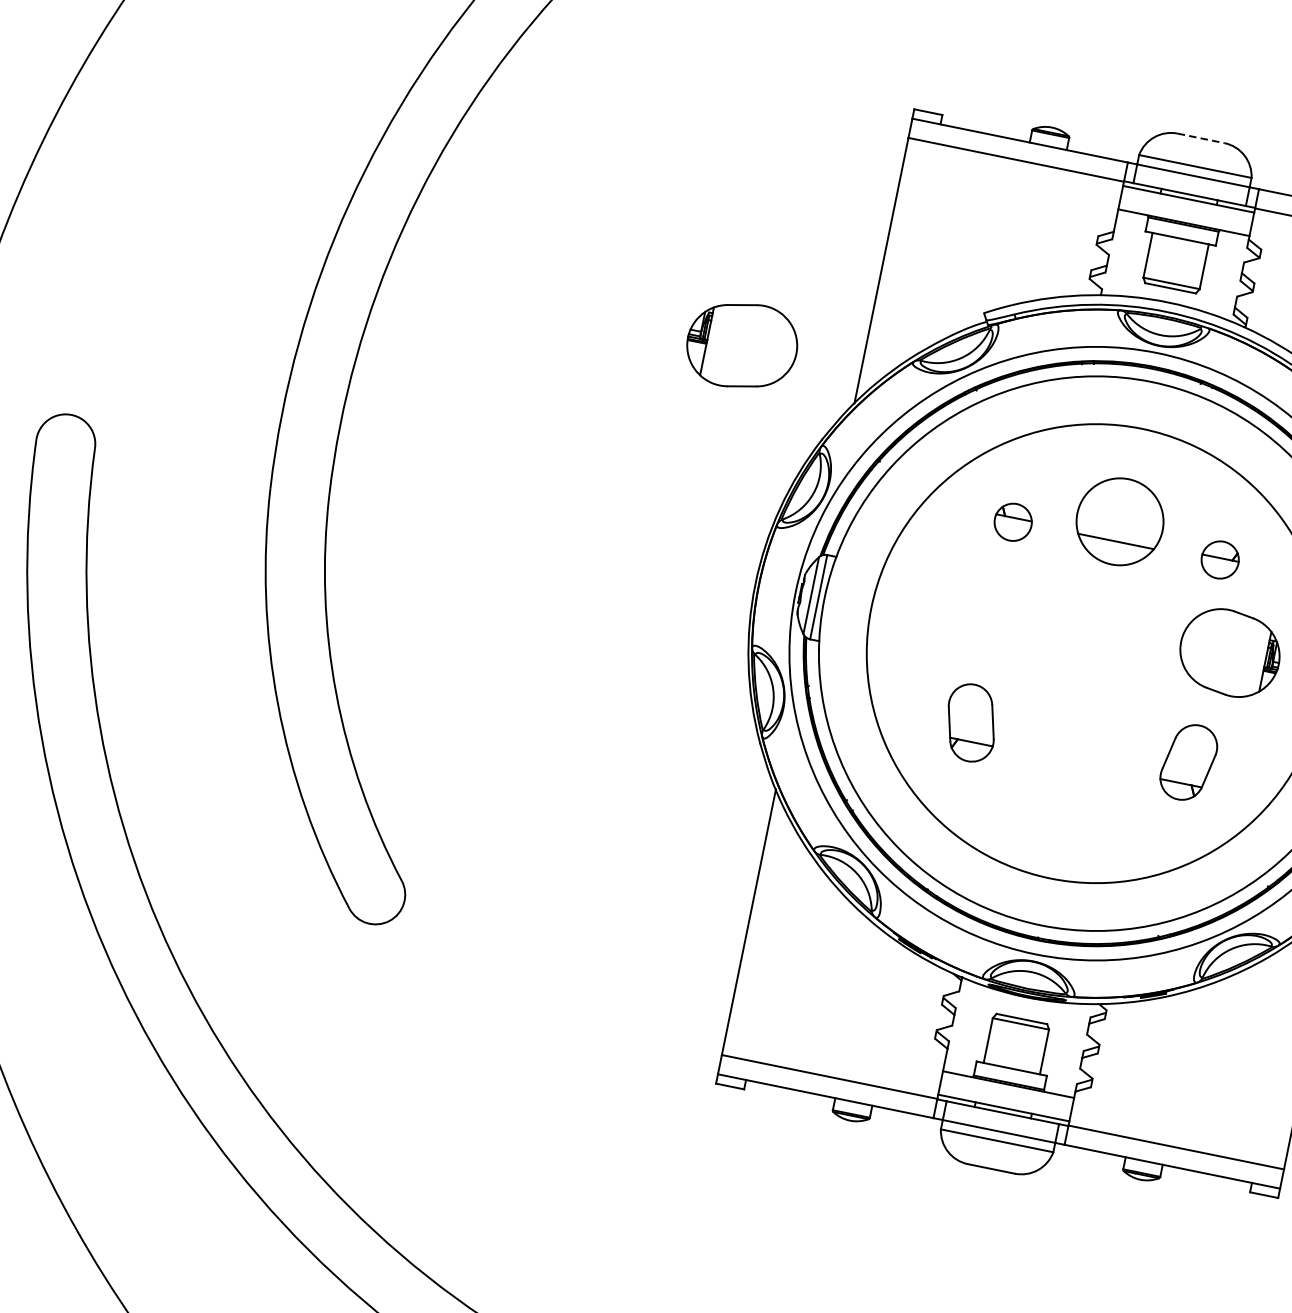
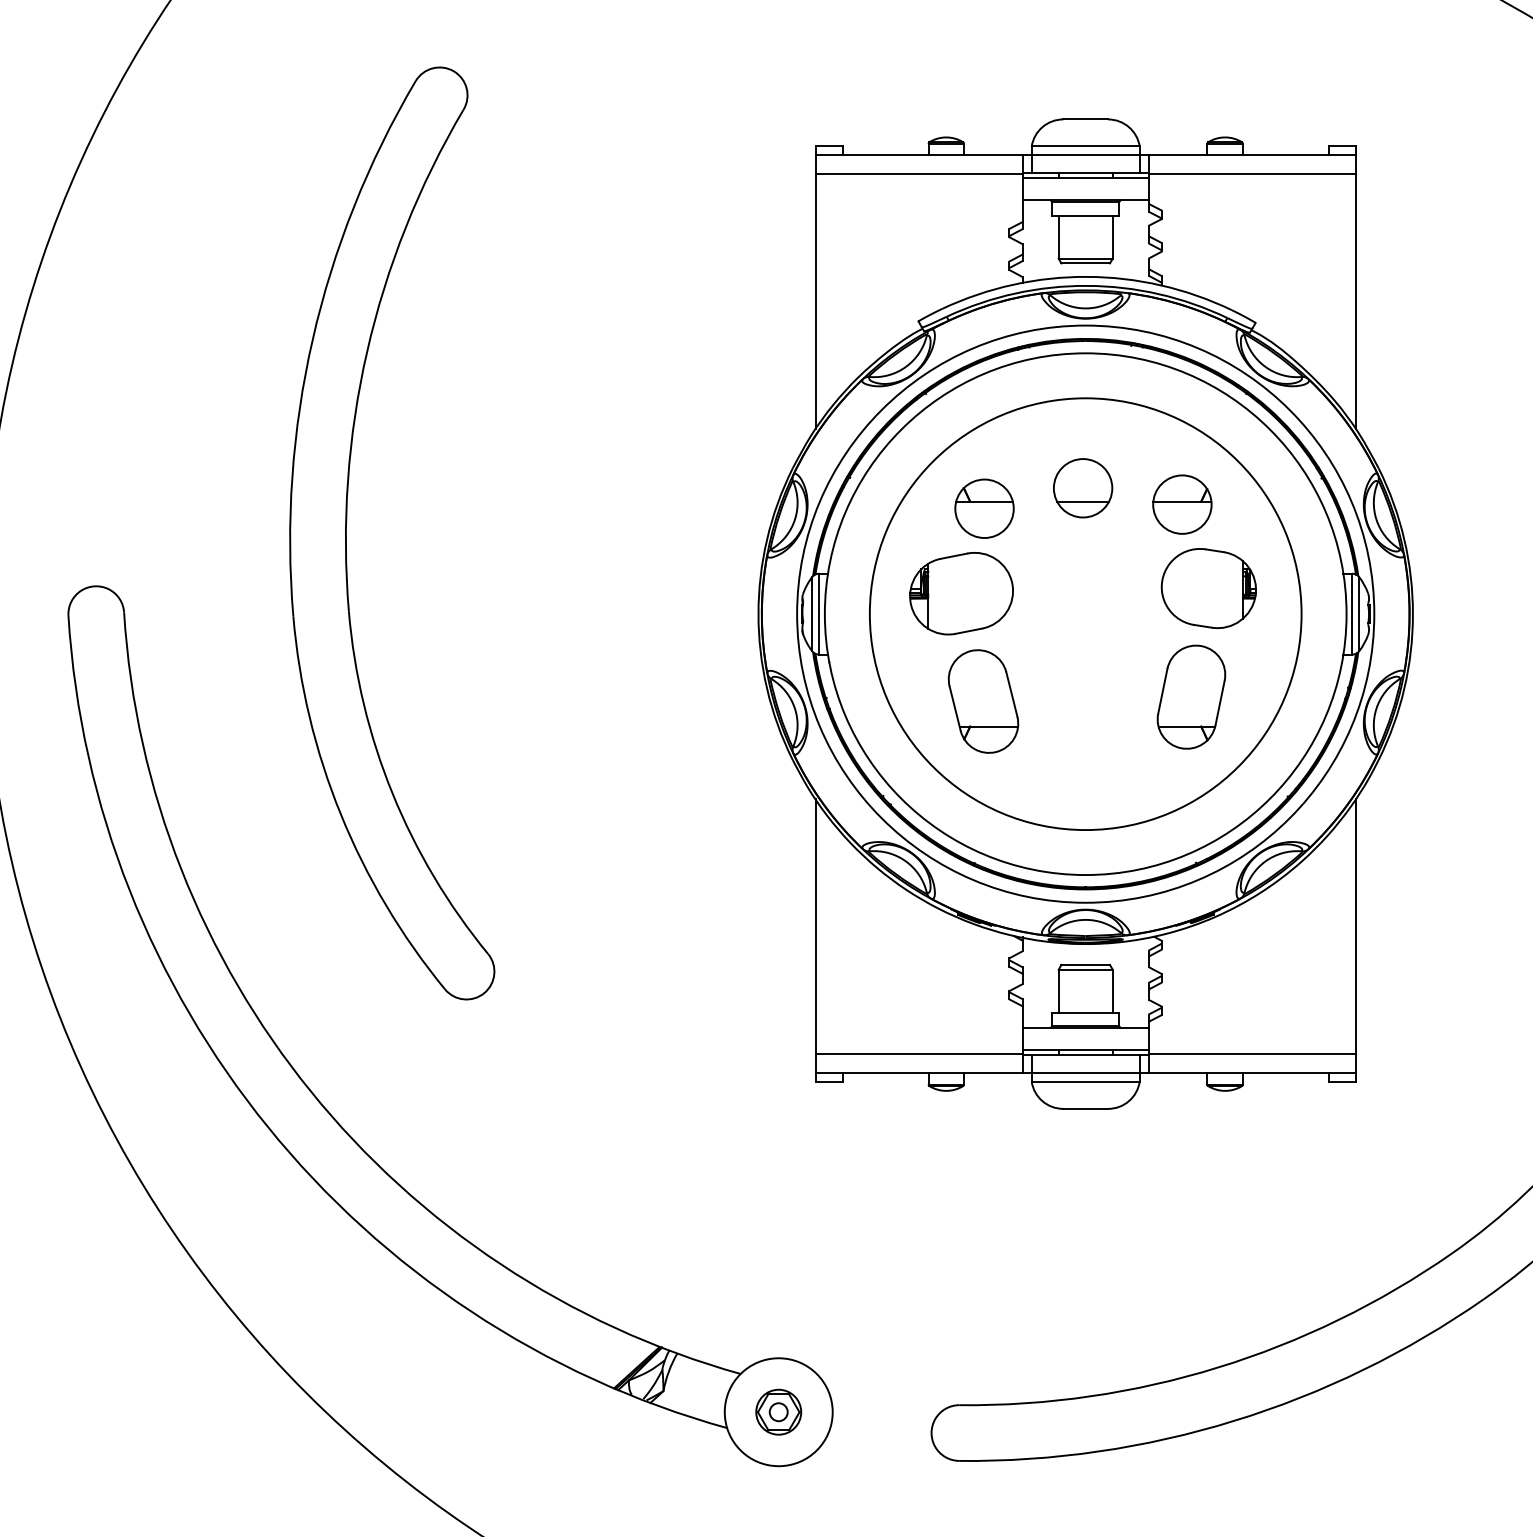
line: (1201, 138) -> (1086, 119), dashed -> solid
part: (742, 345) -> (961, 593), moved
part: (1013, 522) -> (984, 508), size x1.67
part: (1120, 522) -> (1083, 488), size x0.71
part: (1220, 559) -> (1182, 504), size x1.67
part: (971, 722) -> (983, 701), size x1.43
part: (1188, 761) -> (1191, 696), size x1.43

